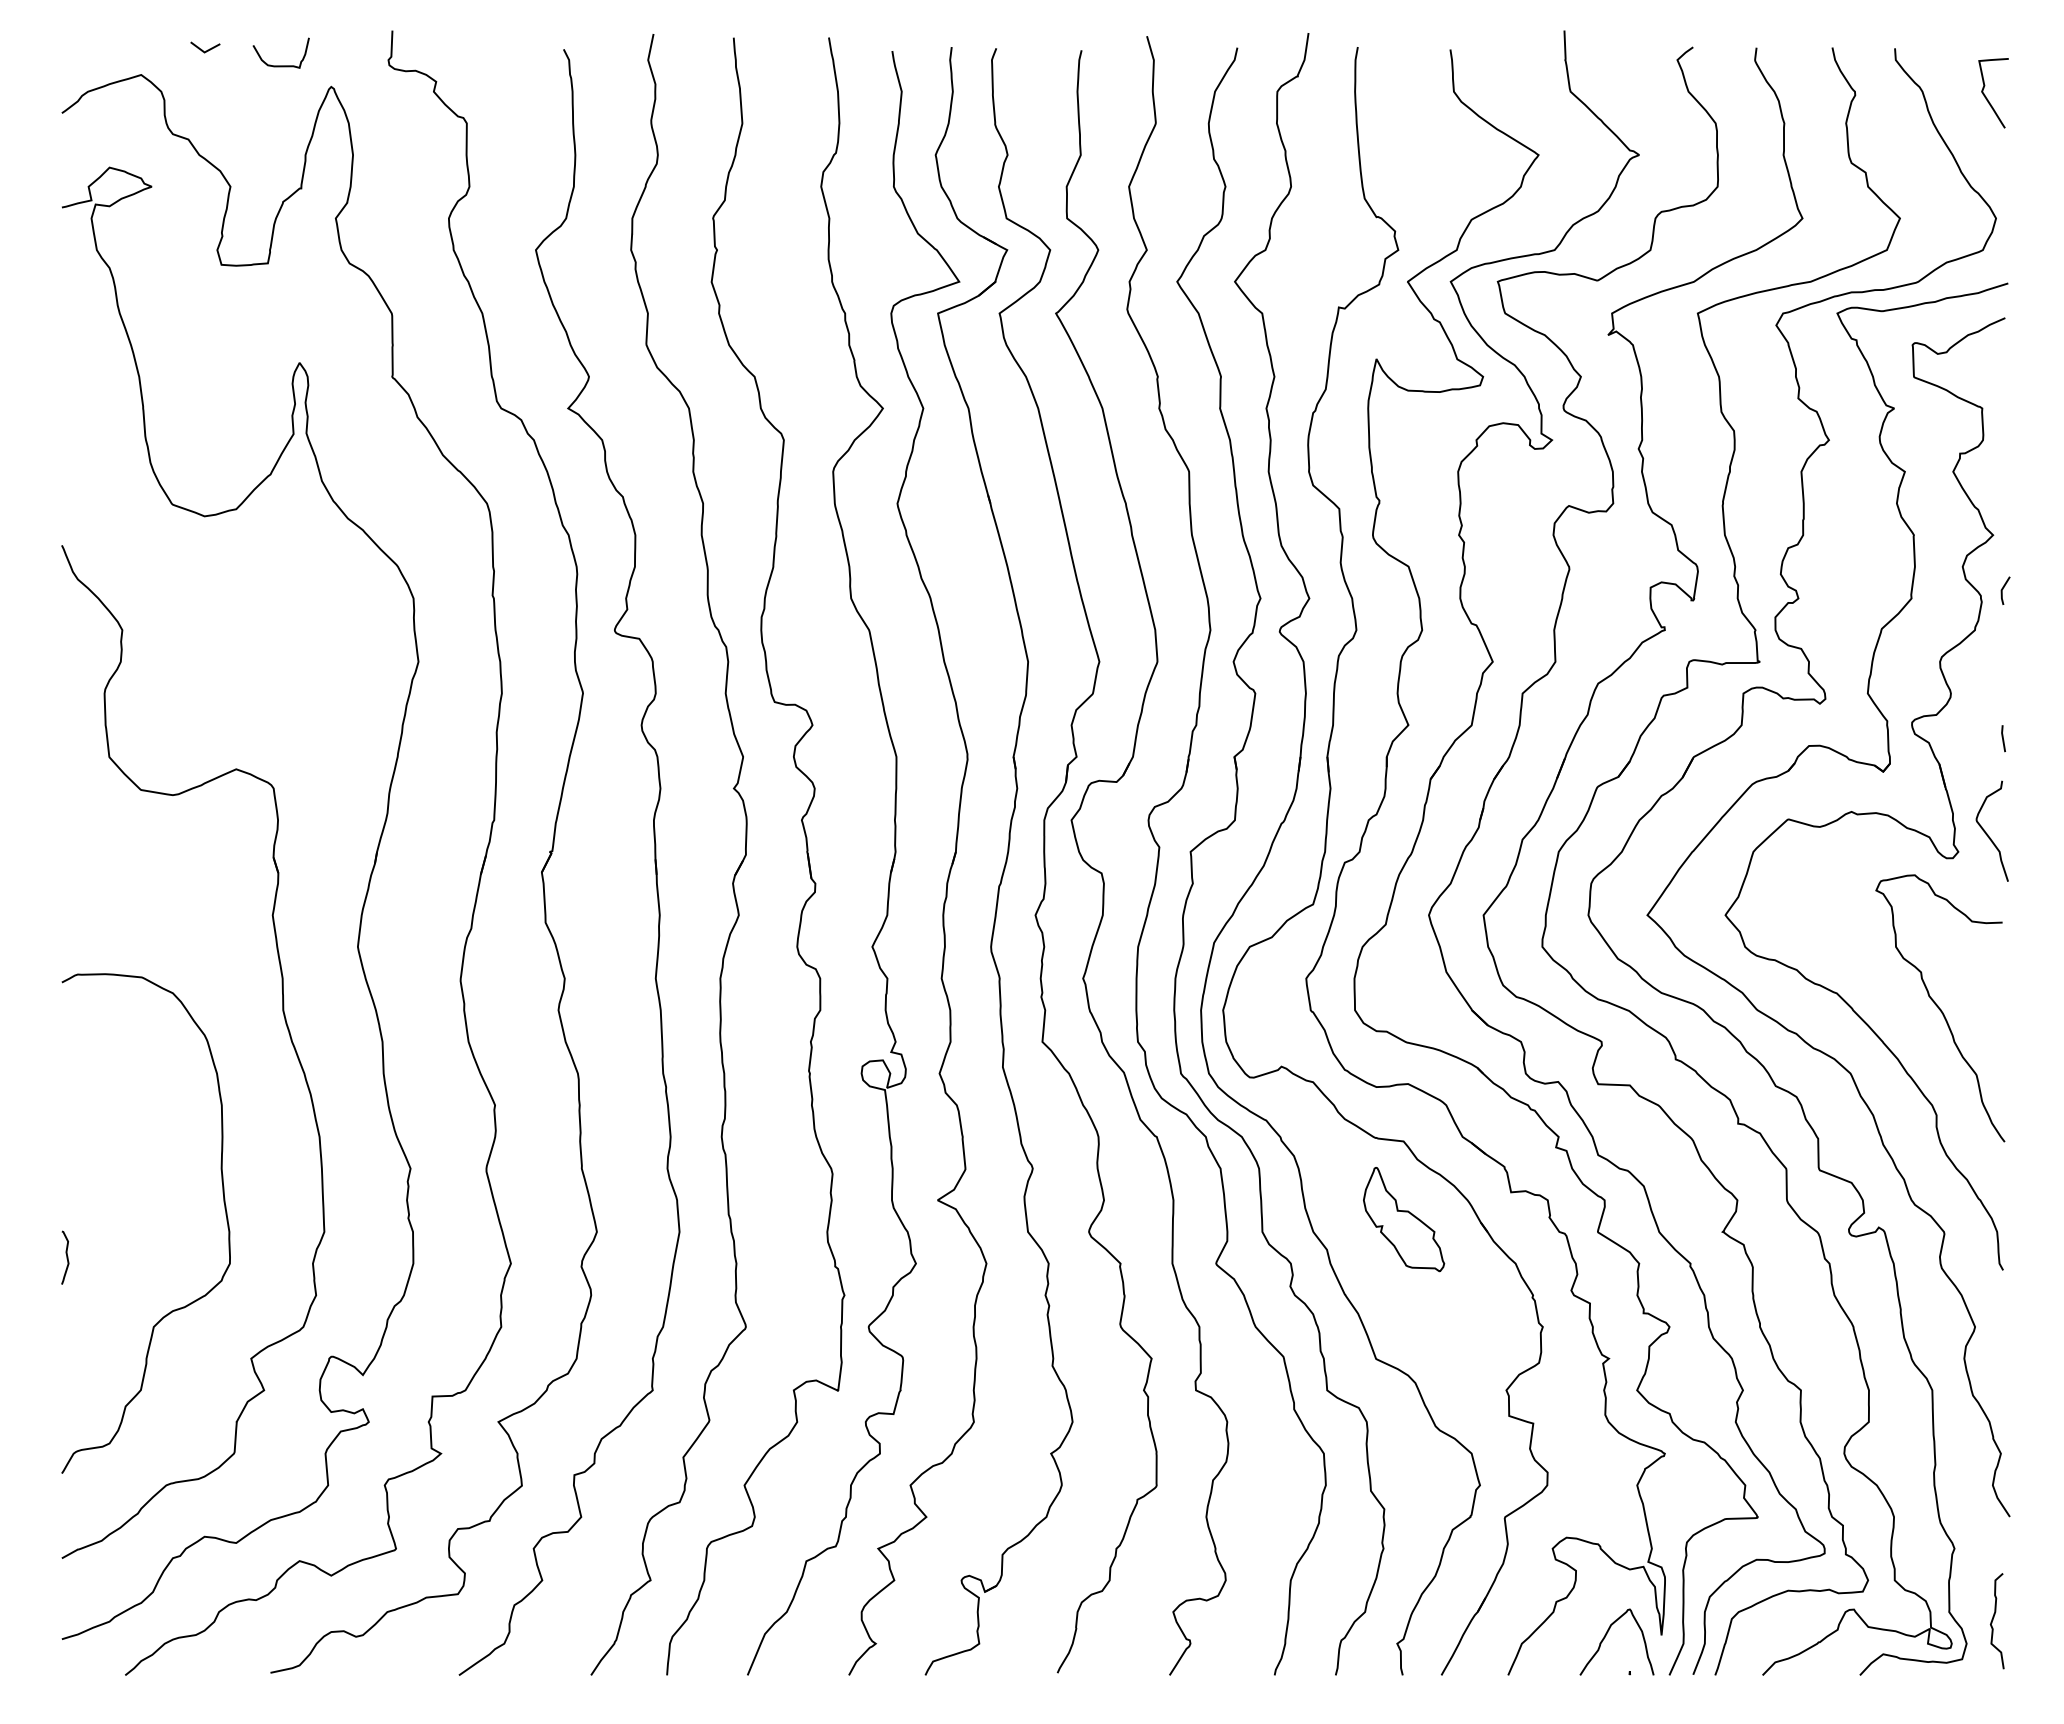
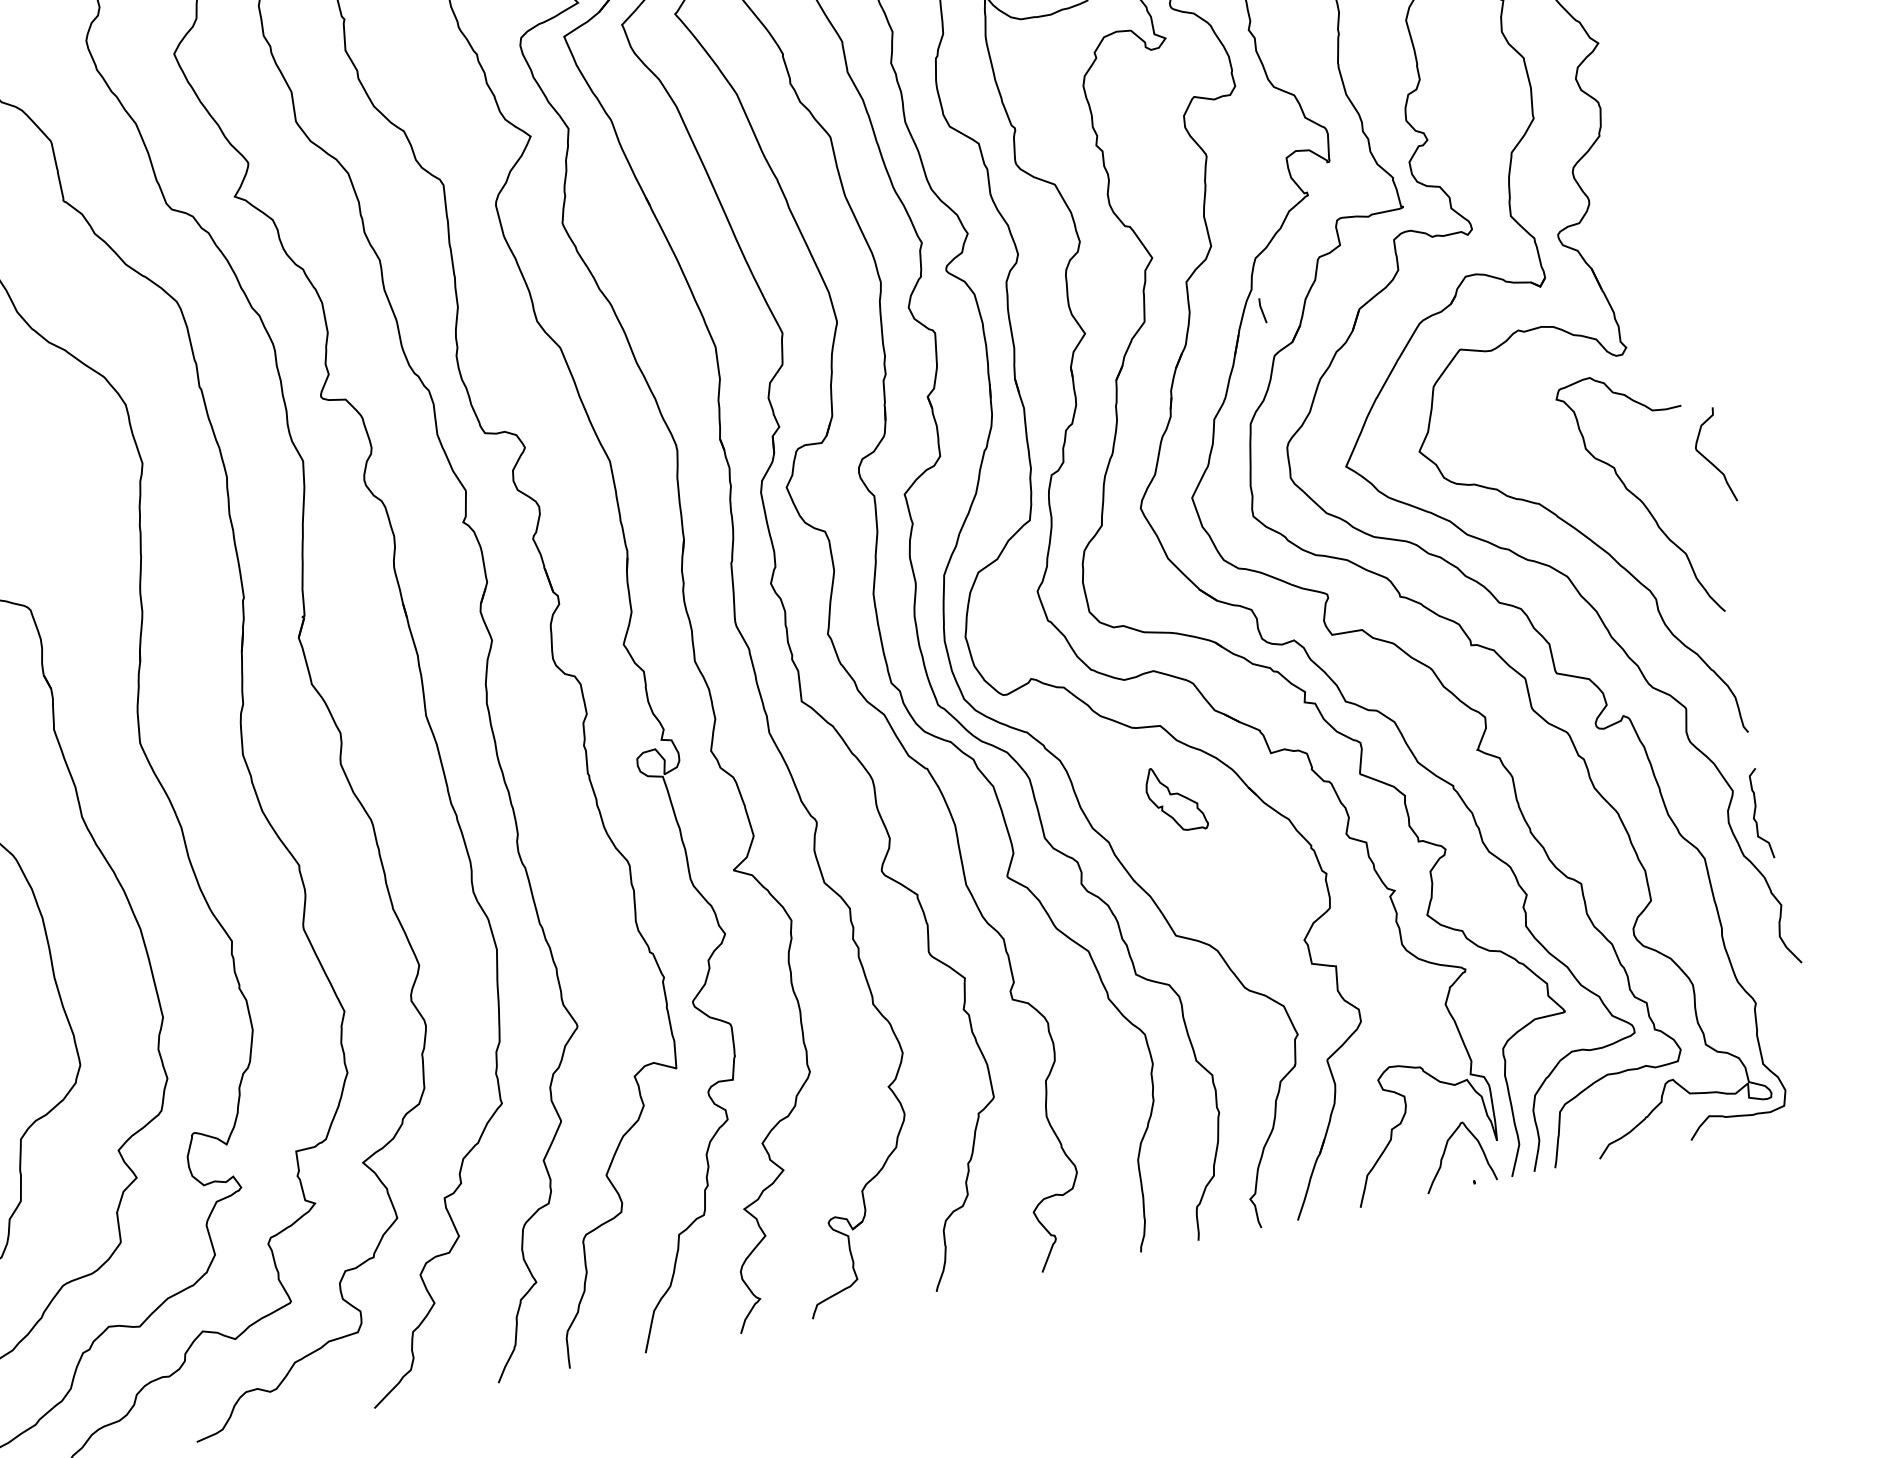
line: (2003, 589) -> (1618, 92), removed
line: (2003, 738) -> (1262, 310), moved
curve: (1987, 833) -> (1708, 459), moved
part: (1404, 1219) -> (1175, 799), size x0.7
curve: (1993, 1620) -> (1755, 814), moved

